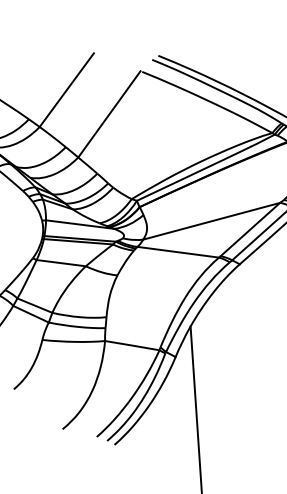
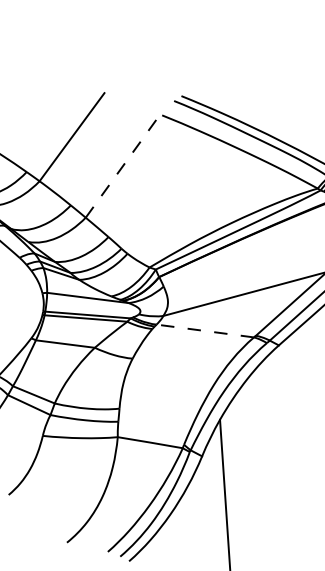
line: (109, 113) -> (123, 165), solid -> dashed
line: (177, 252) -> (204, 331), solid -> dashed

